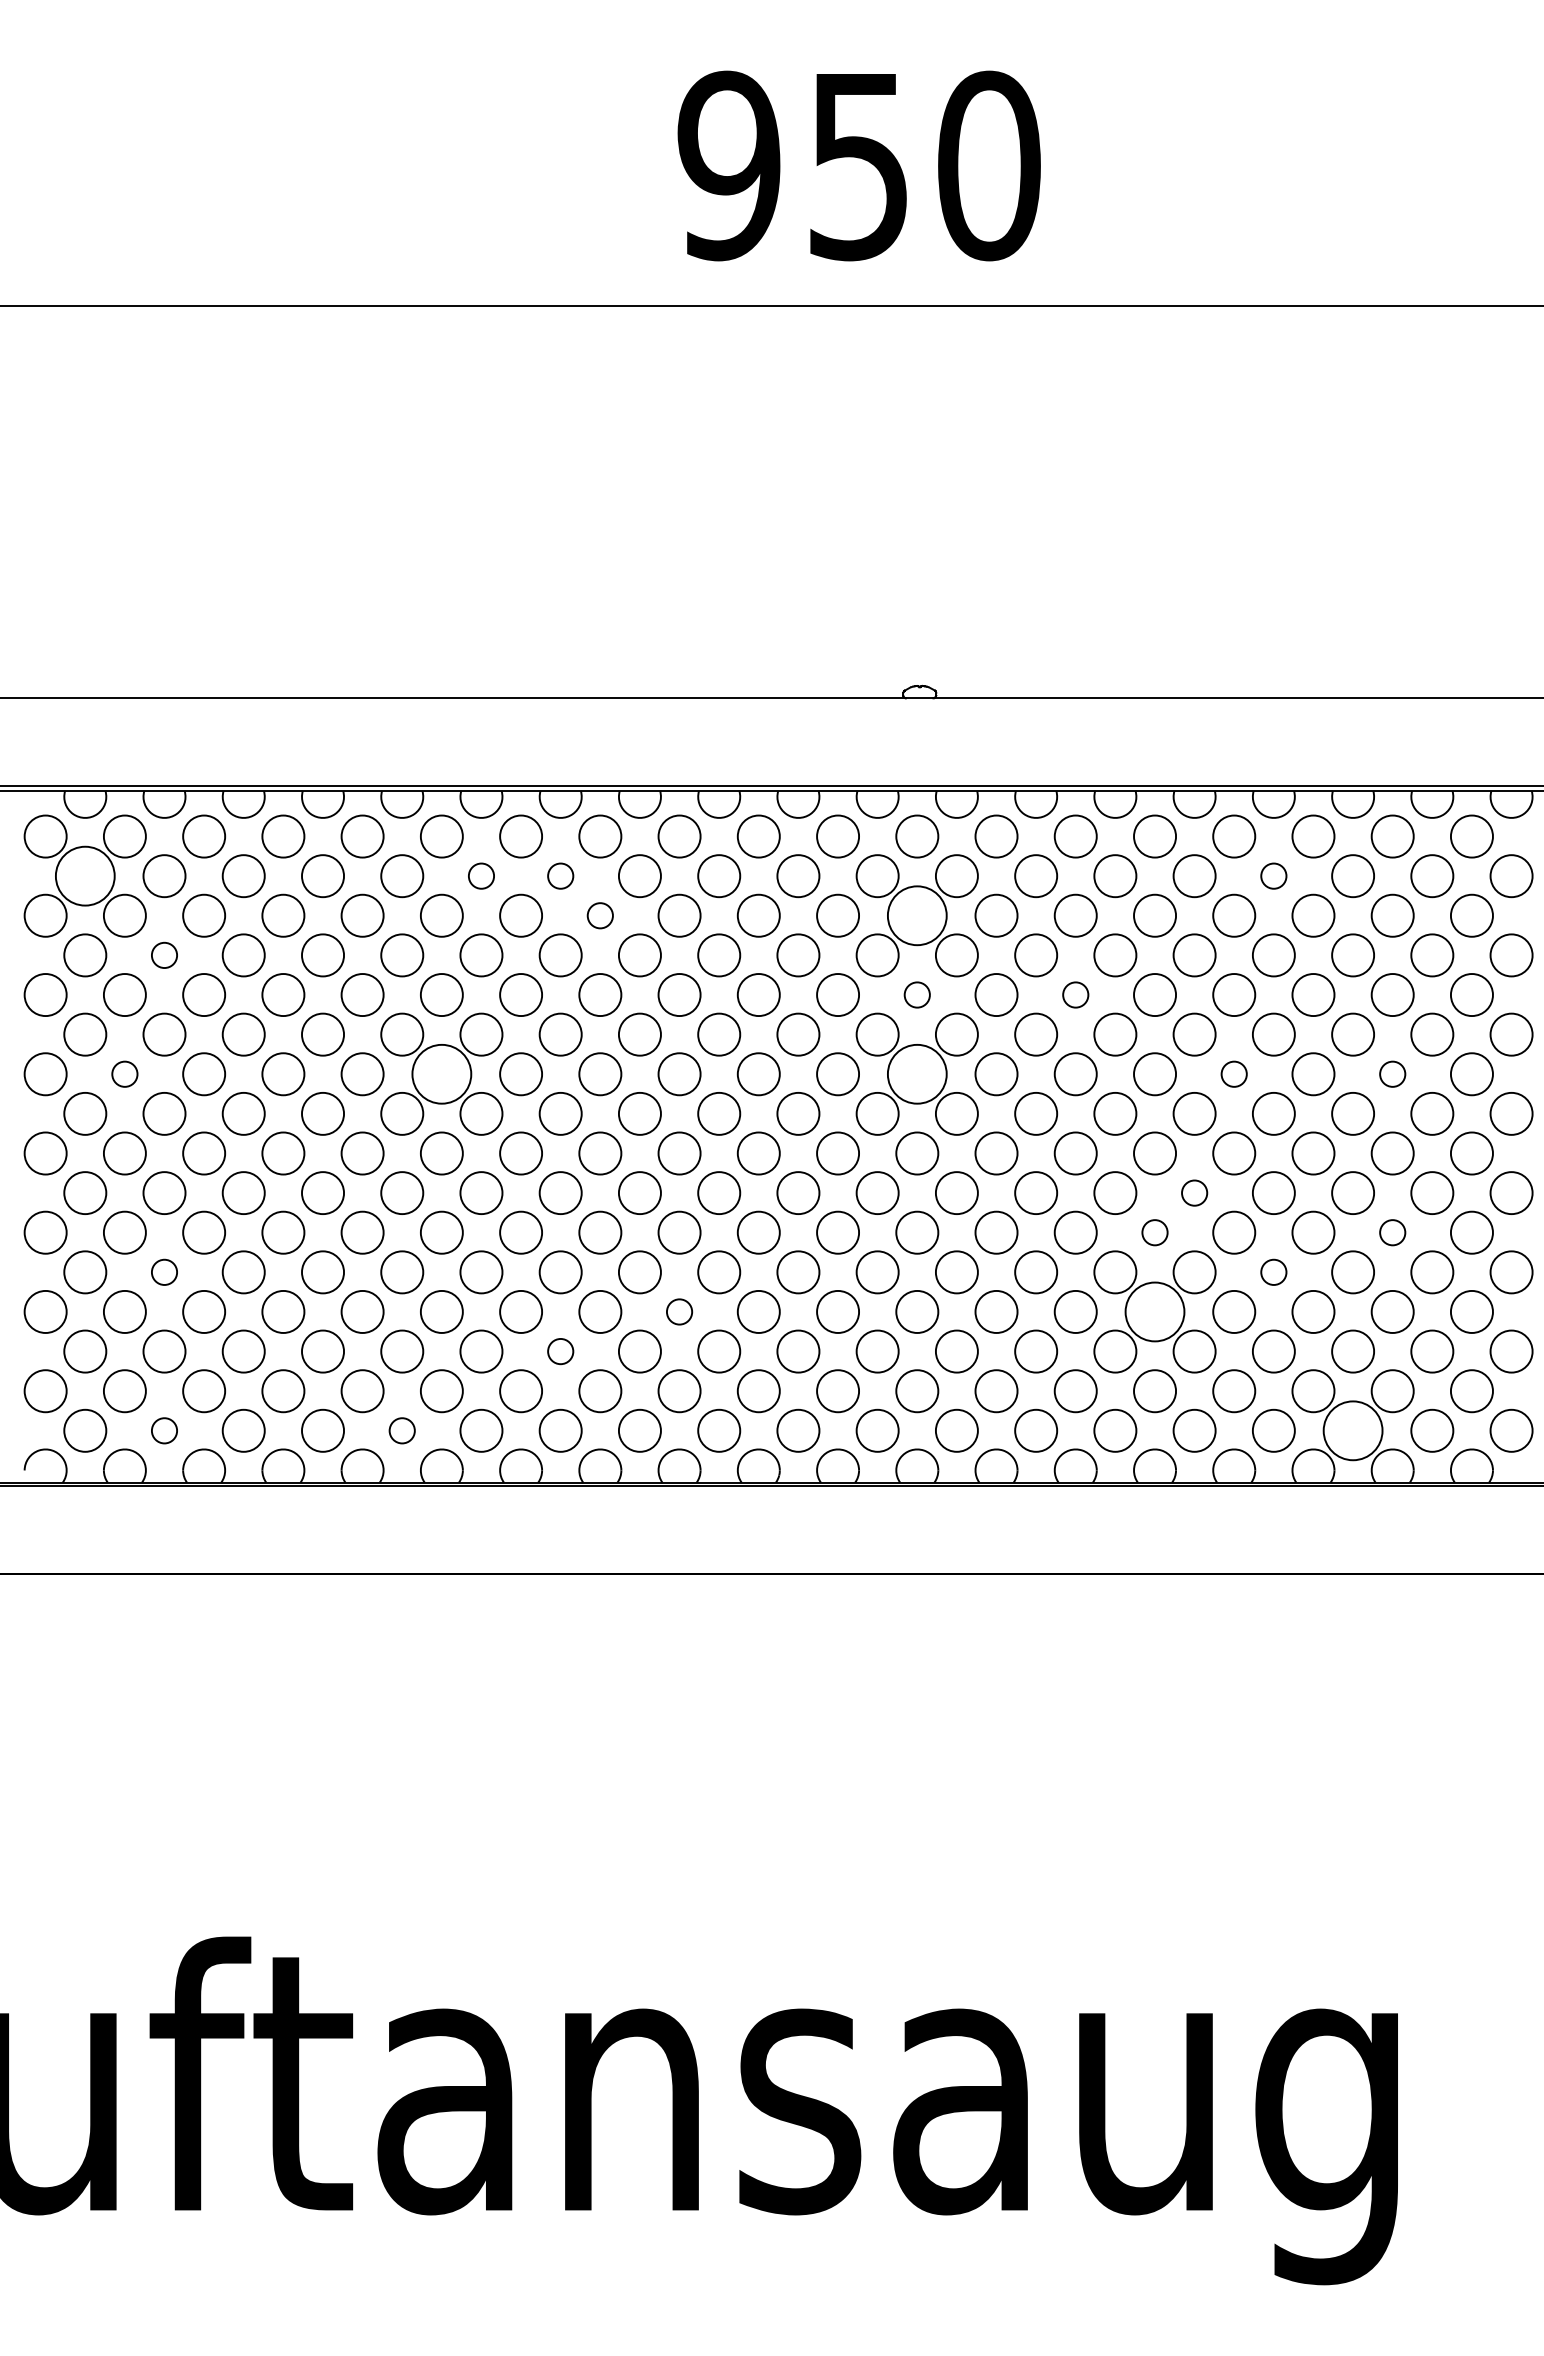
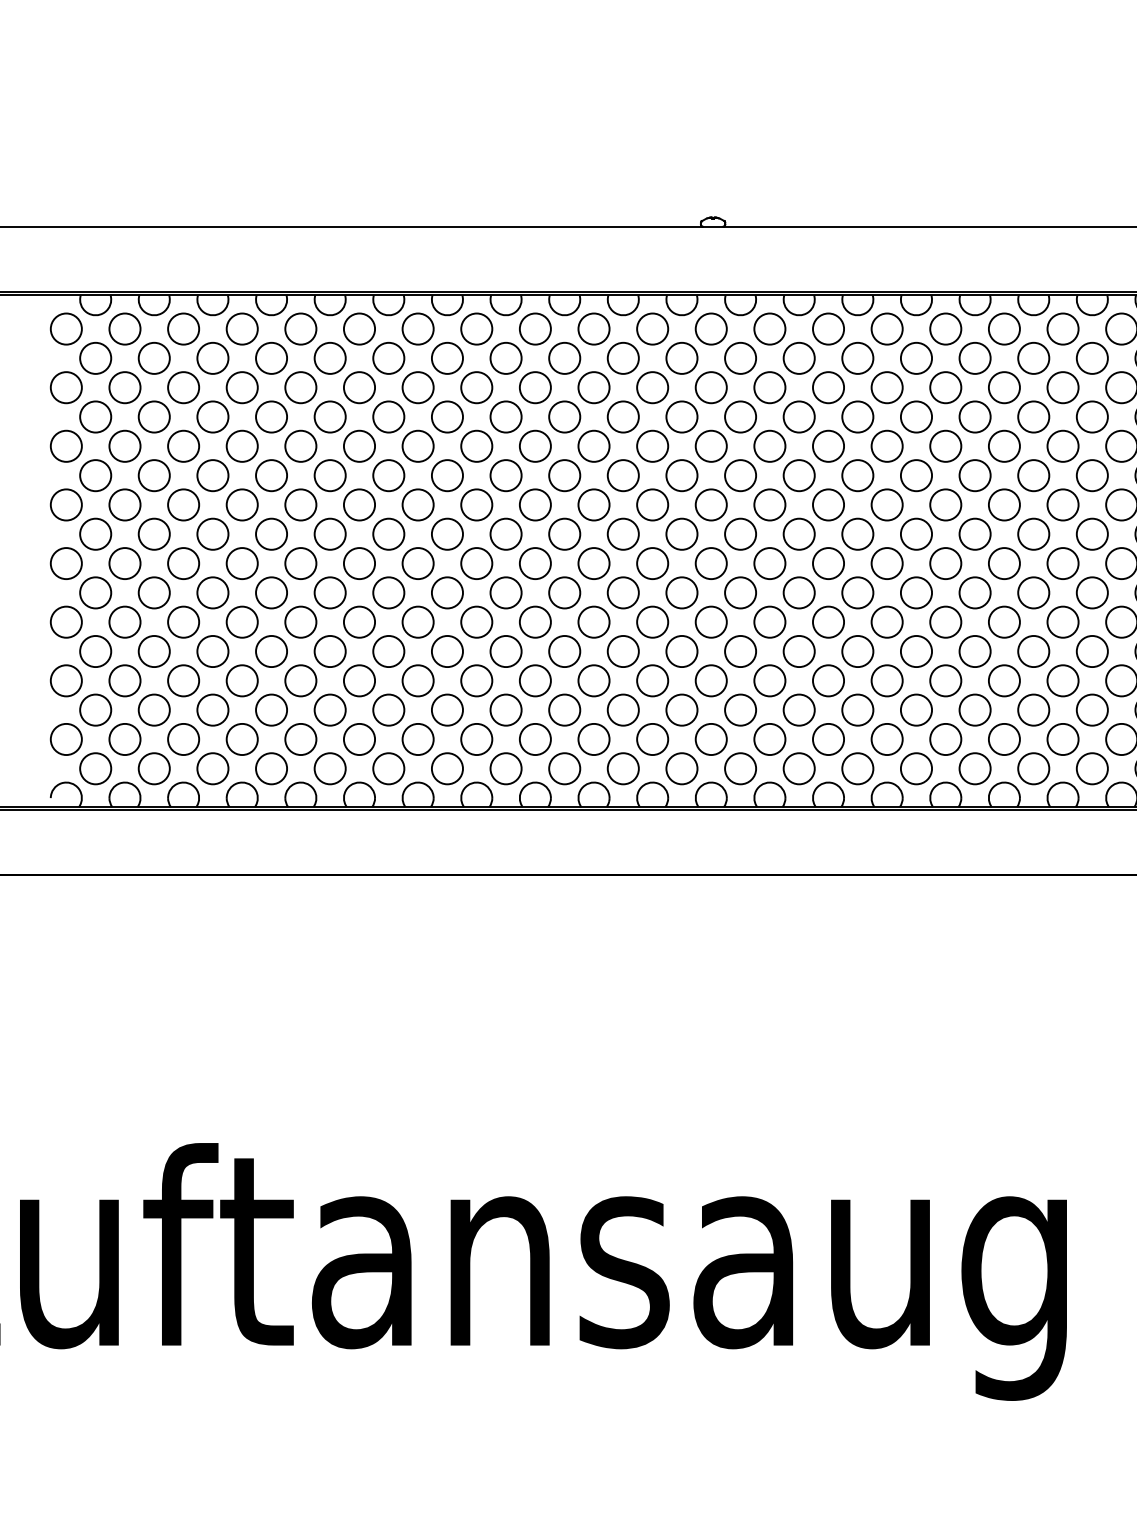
circle: (85, 876) -> (95, 358), size x0.71
circle: (481, 876) -> (388, 358), size x1.67
circle: (560, 876) -> (447, 358), size x1.67
circle: (1273, 876) -> (974, 358), size x1.67
circle: (600, 915) -> (476, 387), size x1.67
circle: (917, 915) -> (711, 387), size x0.71
circle: (164, 955) -> (154, 417), size x1.67
circle: (917, 995) -> (711, 446), size x1.67
circle: (1075, 995) -> (828, 446), size x1.67
circle: (124, 1074) -> (124, 505), size x1.67
circle: (441, 1074) -> (359, 505), size x0.71
circle: (917, 1074) -> (711, 505), size x0.71
circle: (1234, 1074) -> (945, 505), size x1.67
circle: (1392, 1074) -> (1062, 505), size x1.67
circle: (1194, 1193) -> (916, 593), size x1.67
circle: (1155, 1232) -> (887, 622), size x1.67
circle: (1392, 1232) -> (1062, 622), size x1.67
circle: (164, 1272) -> (154, 651), size x1.67
circle: (1273, 1272) -> (974, 651), size x1.67
circle: (679, 1311) -> (535, 680), size x1.67
circle: (1155, 1311) -> (887, 680), size x0.71
circle: (560, 1351) -> (447, 710), size x1.67
circle: (164, 1430) -> (154, 768), size x1.67
circle: (402, 1430) -> (330, 768), size x1.67
circle: (1353, 1430) -> (1034, 768), size x0.71

